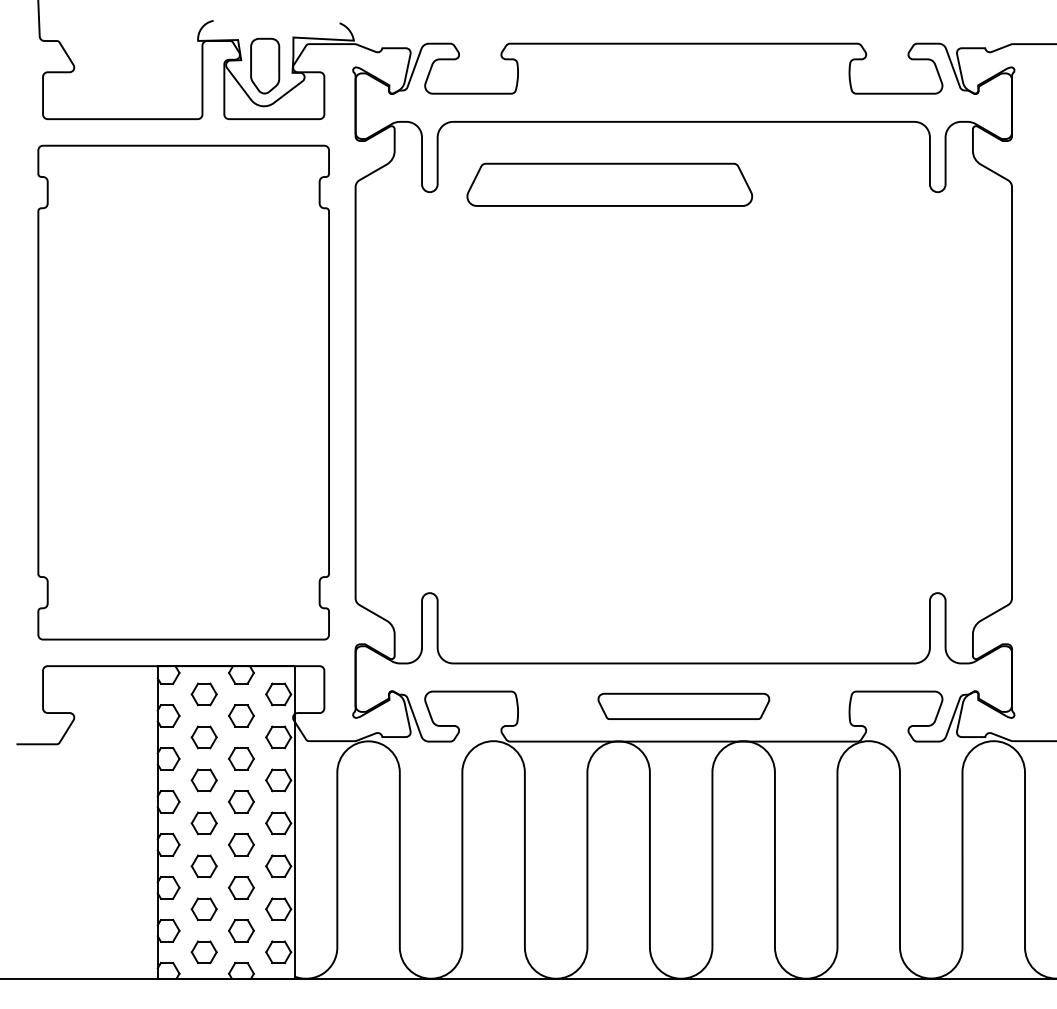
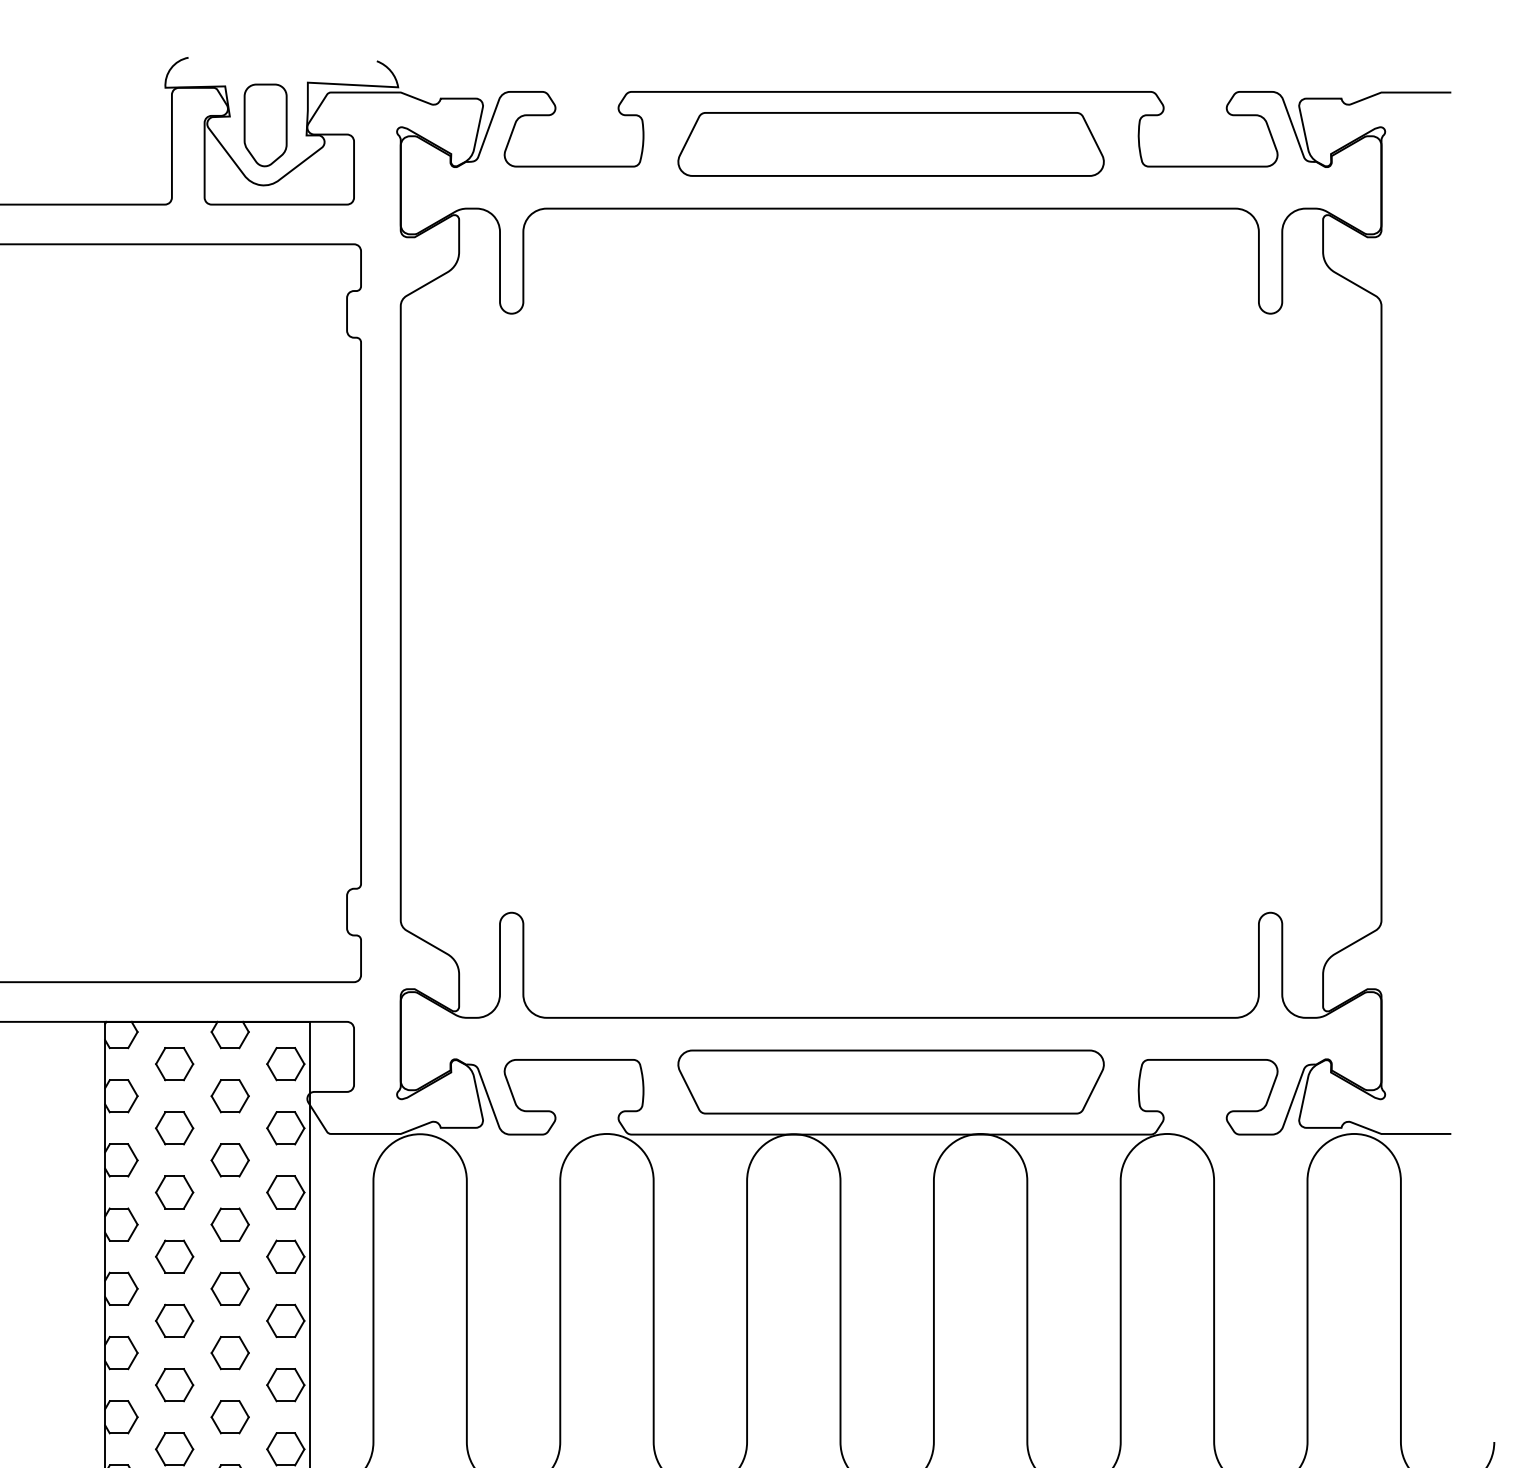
part: (609, 184) -> (890, 143), moved
part: (683, 706) -> (890, 1082), size x1.67

